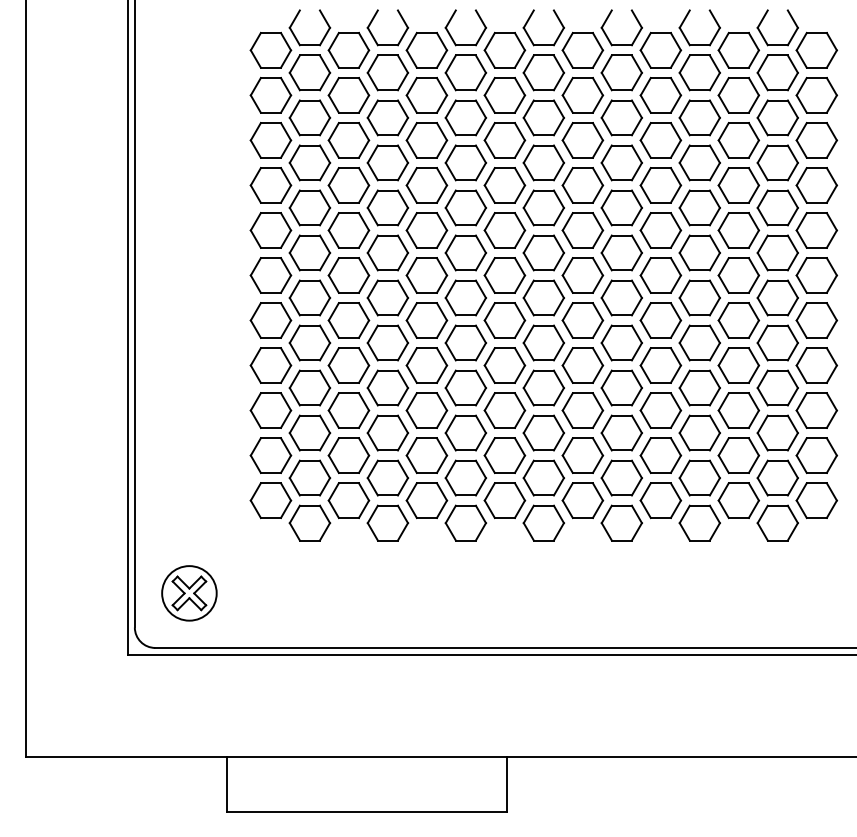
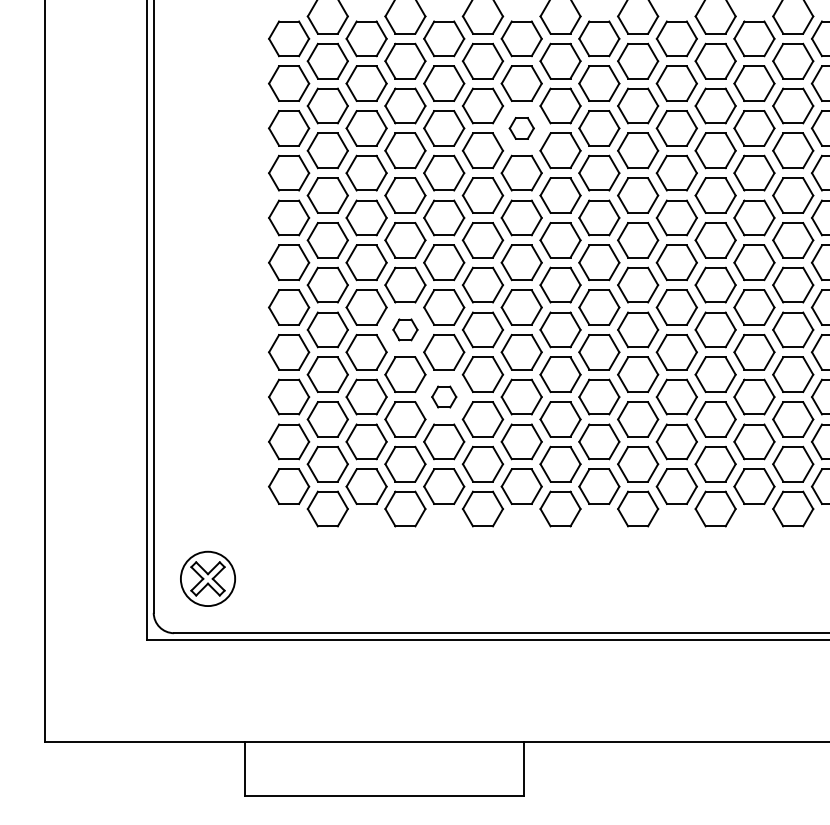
part: (504, 140) -> (521, 128), size x0.6
part: (387, 342) -> (405, 329), size x0.6
part: (426, 410) -> (443, 397), size x0.6

